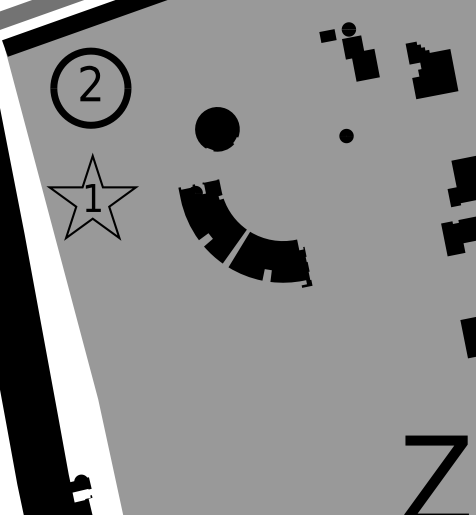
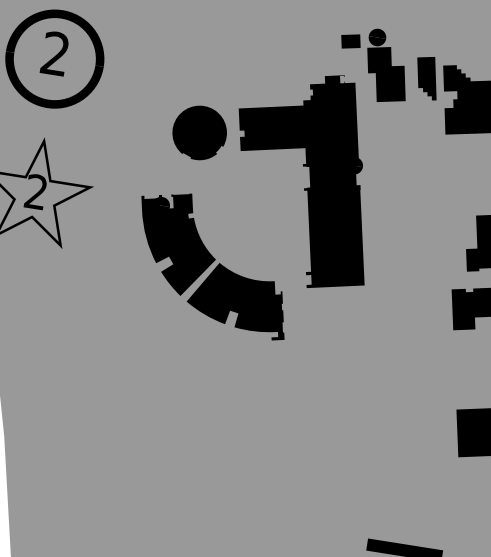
fill: (393, 55) -> (426, 77), added
fill: (307, 152) -> (303, 178), added
text: (92, 197) -> (35, 191), 1 -> 2

